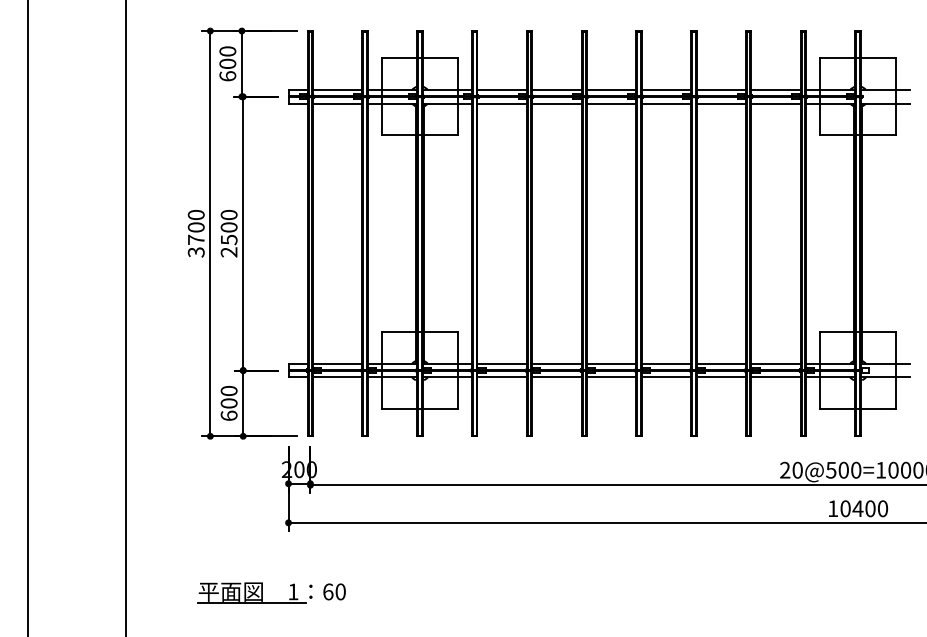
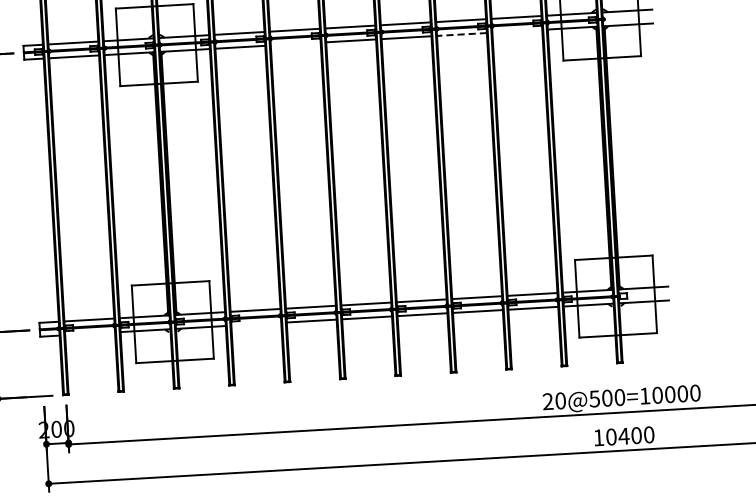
line: (556, 103) -> (295, 43), removed
line: (721, 103) -> (462, 34), solid -> dashed
line: (775, 103) -> (516, 31), removed
line: (337, 377) -> (89, 333), removed
line: (501, 377) -> (255, 324), removed

